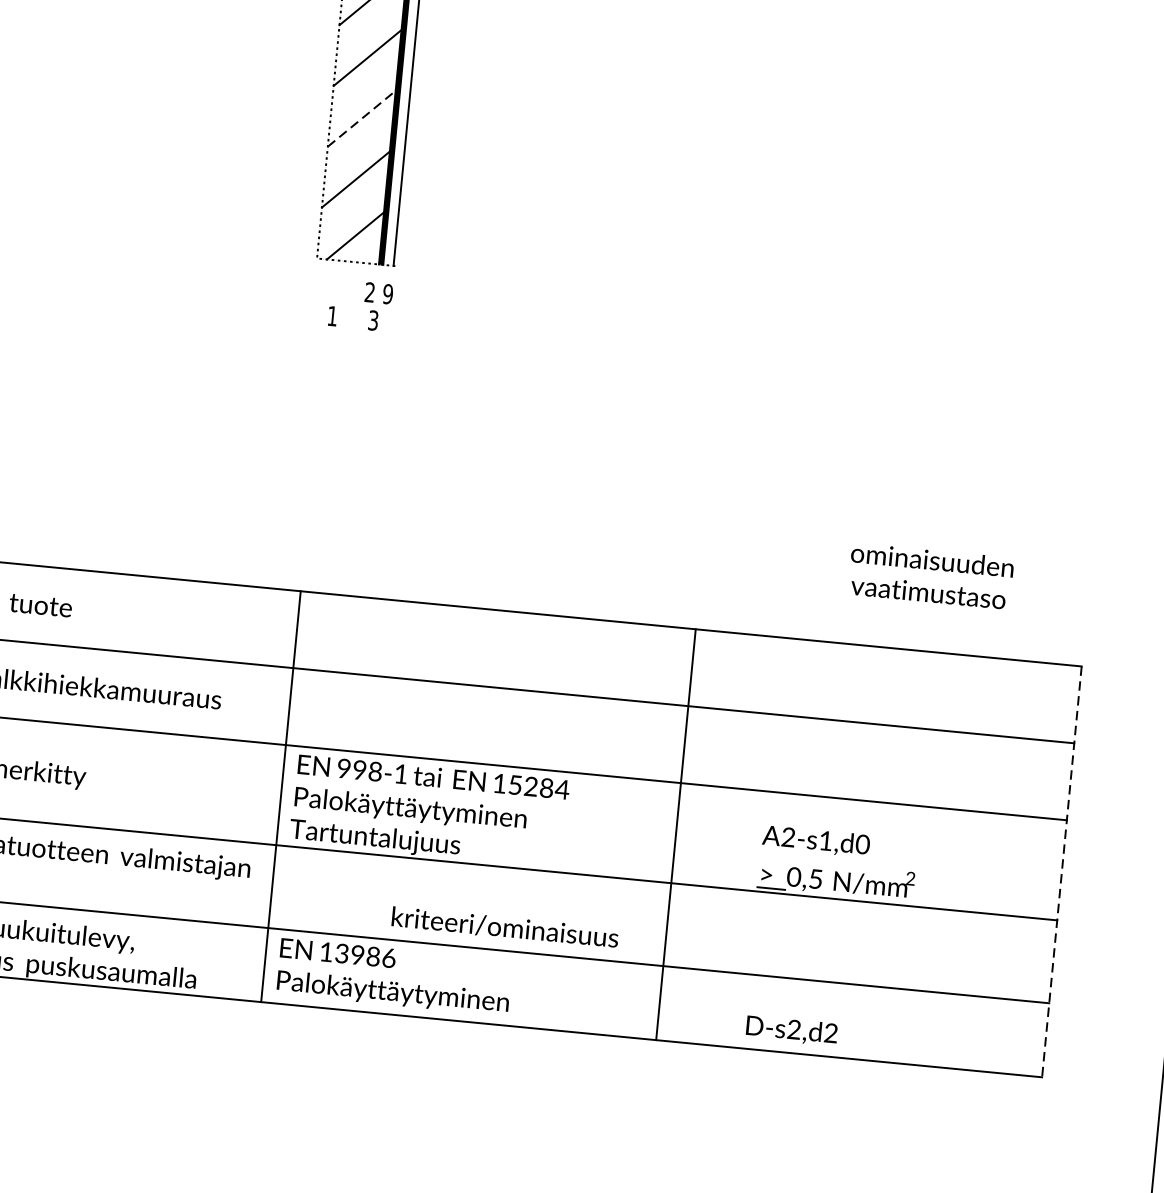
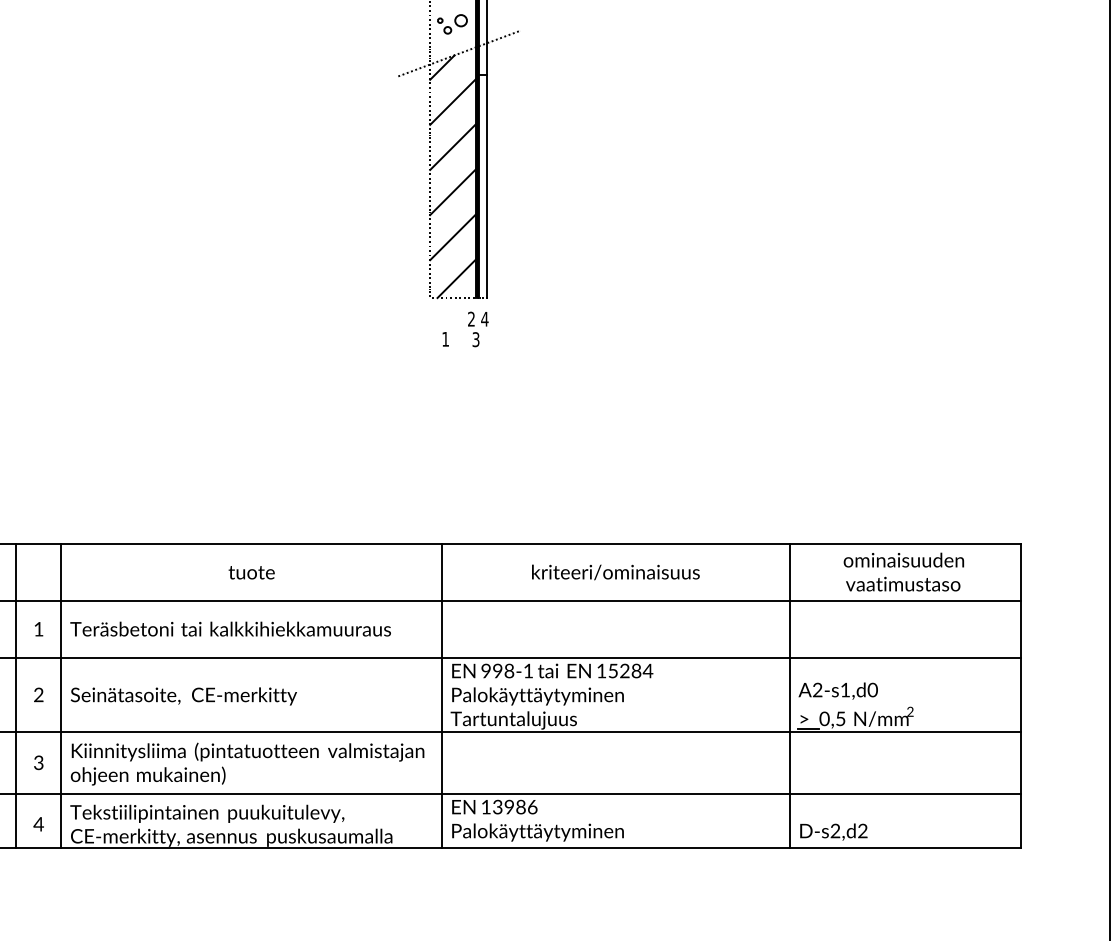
line: (362, 117) -> (453, 191), dashed -> solid
text: (387, 293) -> (484, 318), 9 -> 4
text: (930, 575) -> (903, 571), moved
line: (675, 833) -> (789, 695), moved
line: (1062, 872) -> (1021, 696), dashed -> solid
text: (504, 927) -> (615, 572), moved

